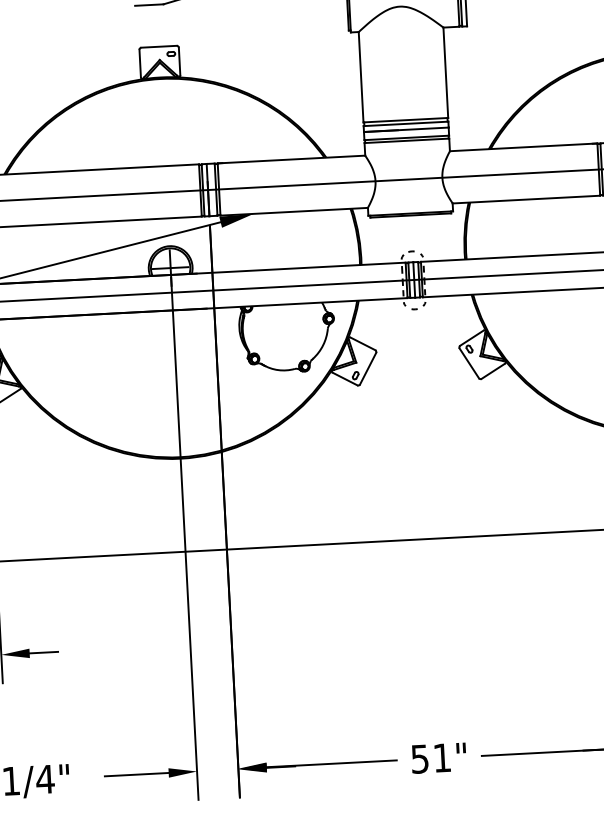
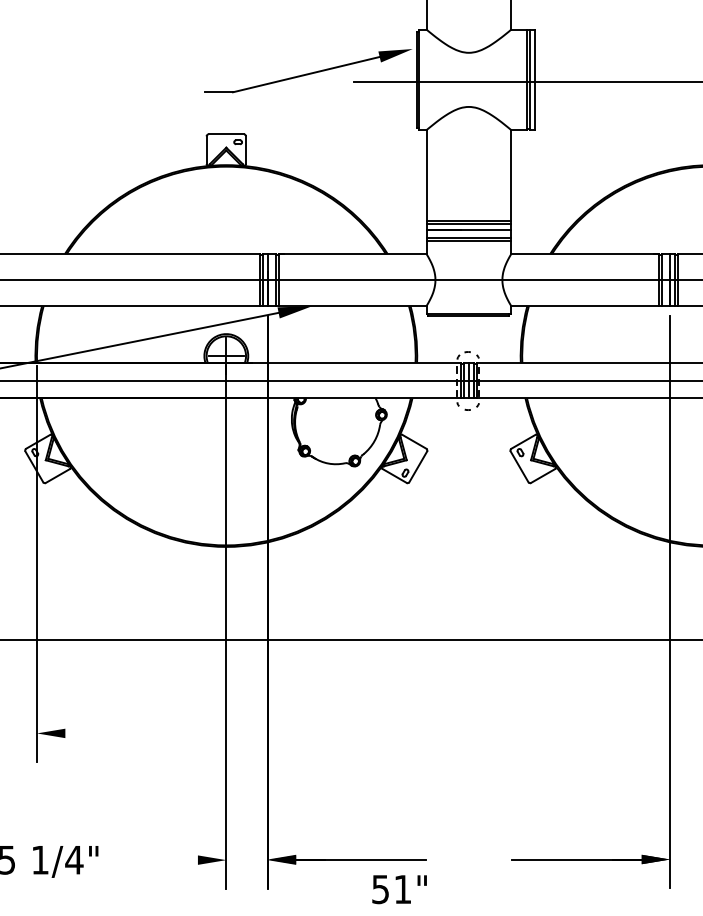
line: (43, 652) -> (79, 733), removed
text: (438, 758) -> (399, 889), moved
line: (136, 775) -> (165, 860), removed

